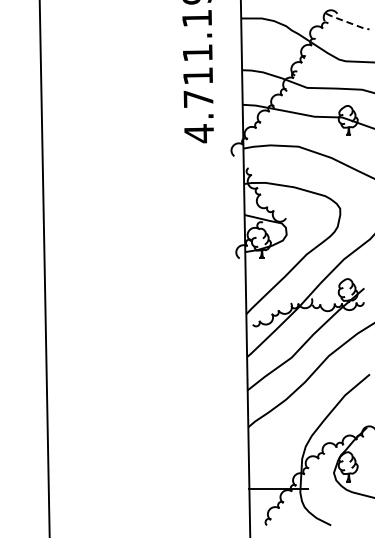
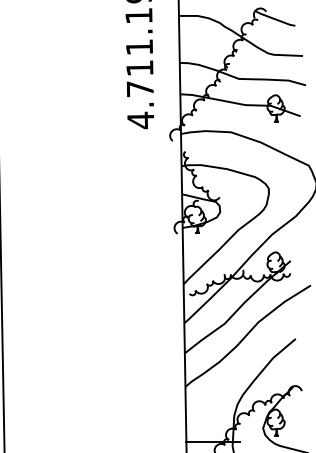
line: (347, 22) -> (275, 19), dashed -> solid

